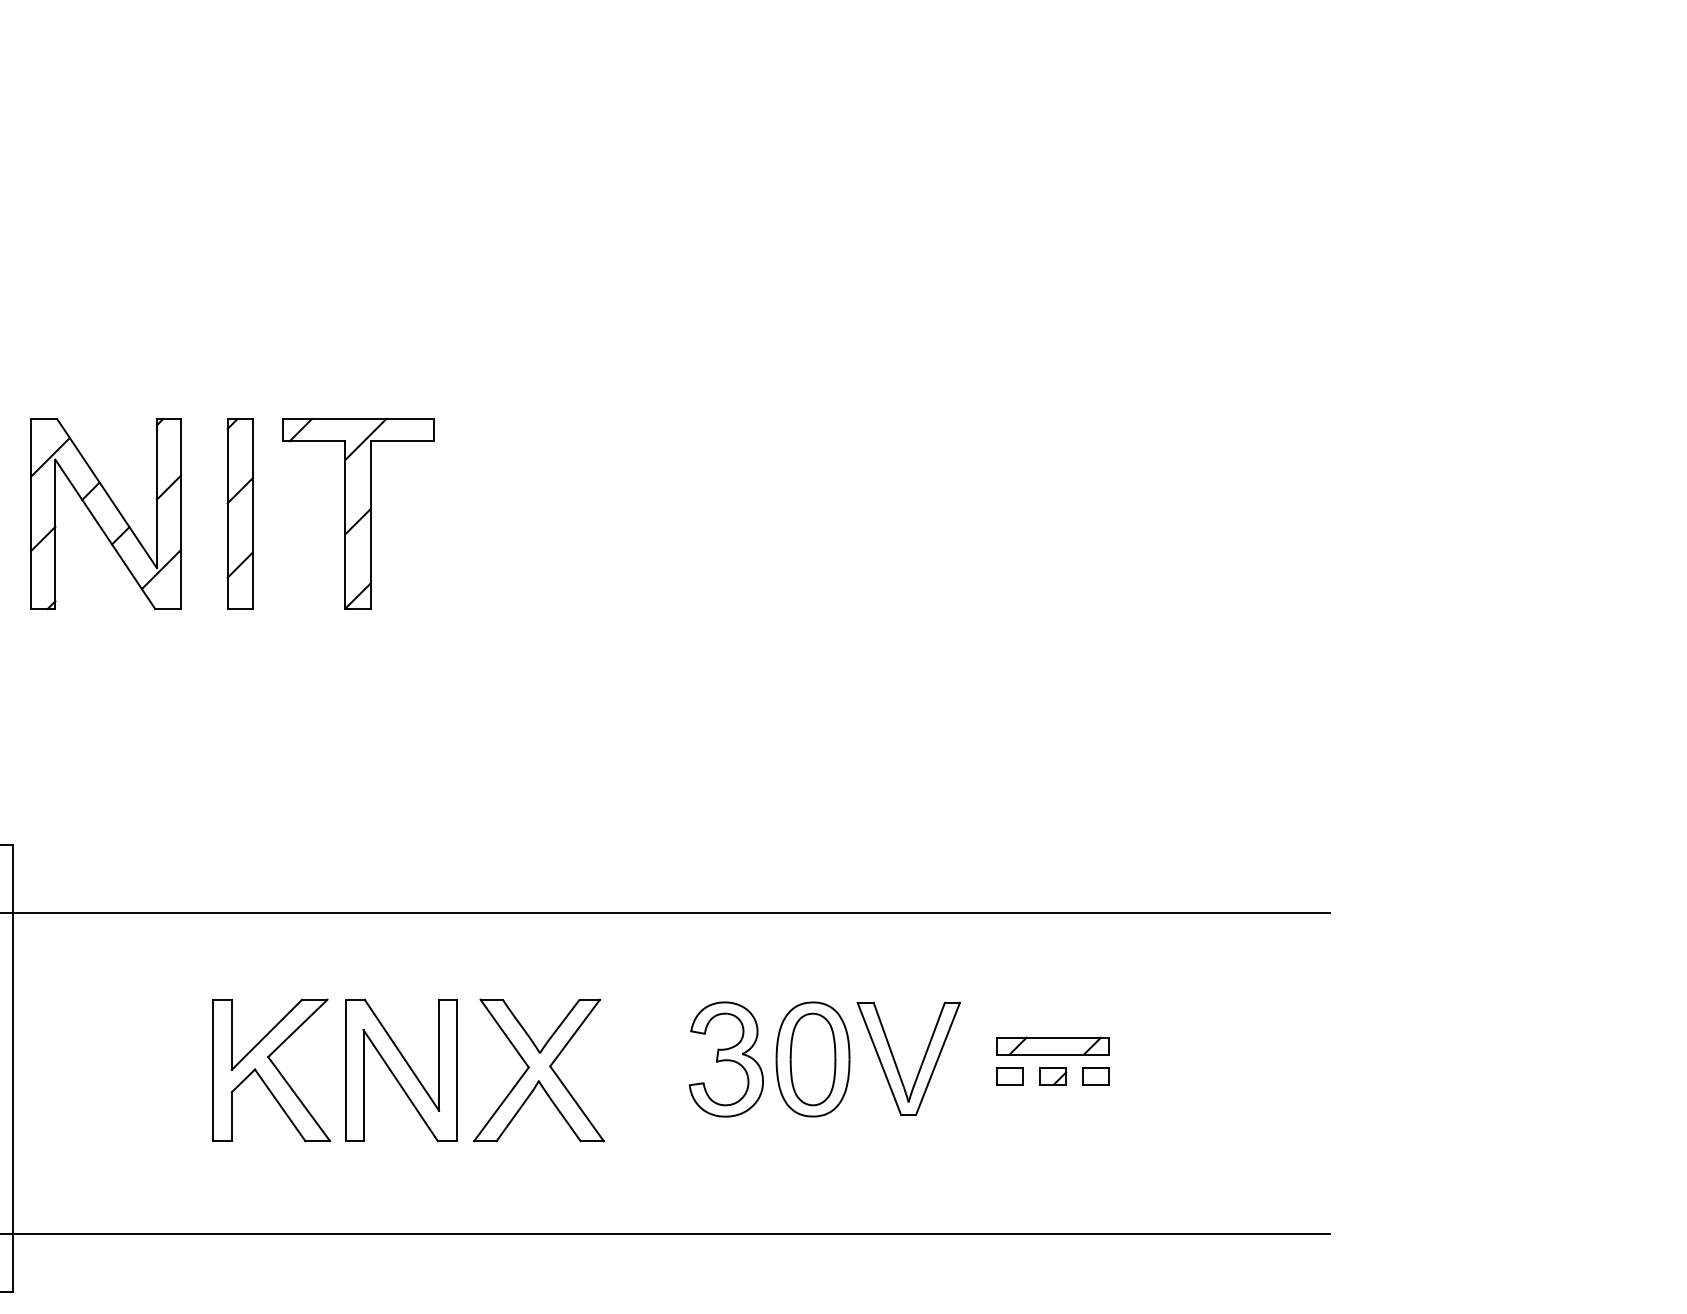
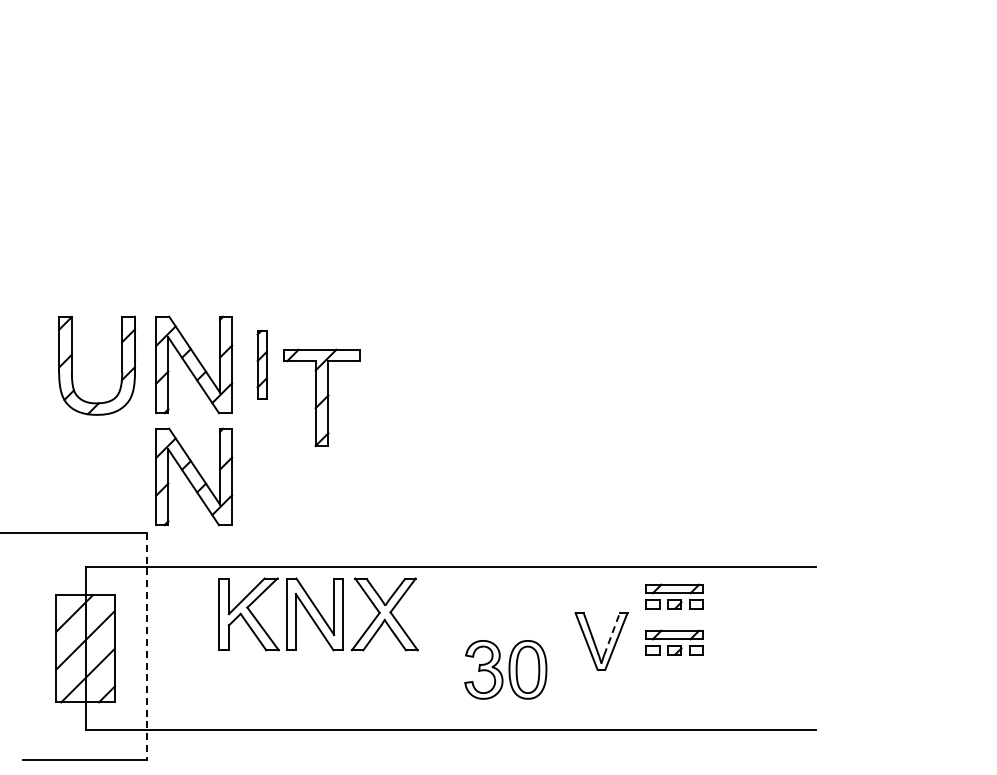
part: (238, 513) -> (261, 364), size x0.7
part: (357, 513) -> (321, 397), moved
part: (106, 733) -> (194, 476), added
part: (1052, 970) -> (674, 596), added
line: (930, 1043) -> (612, 633), solid -> dashed
part: (768, 1058) -> (505, 669), moved
line: (12, 1068) -> (146, 646), solid -> dashed
part: (408, 1070) -> (318, 614), moved

